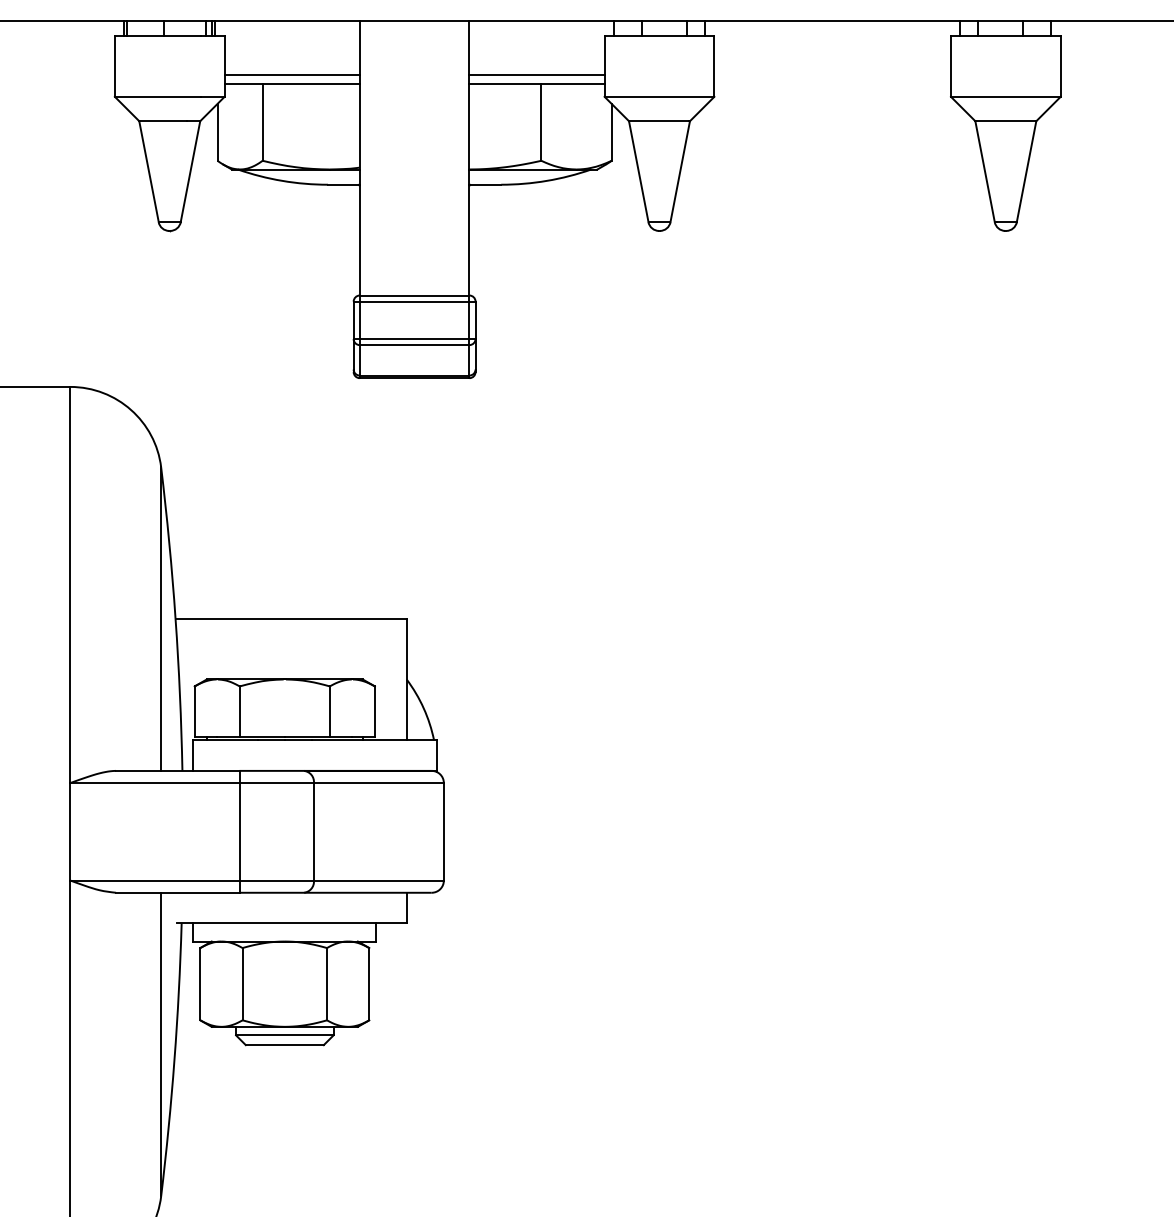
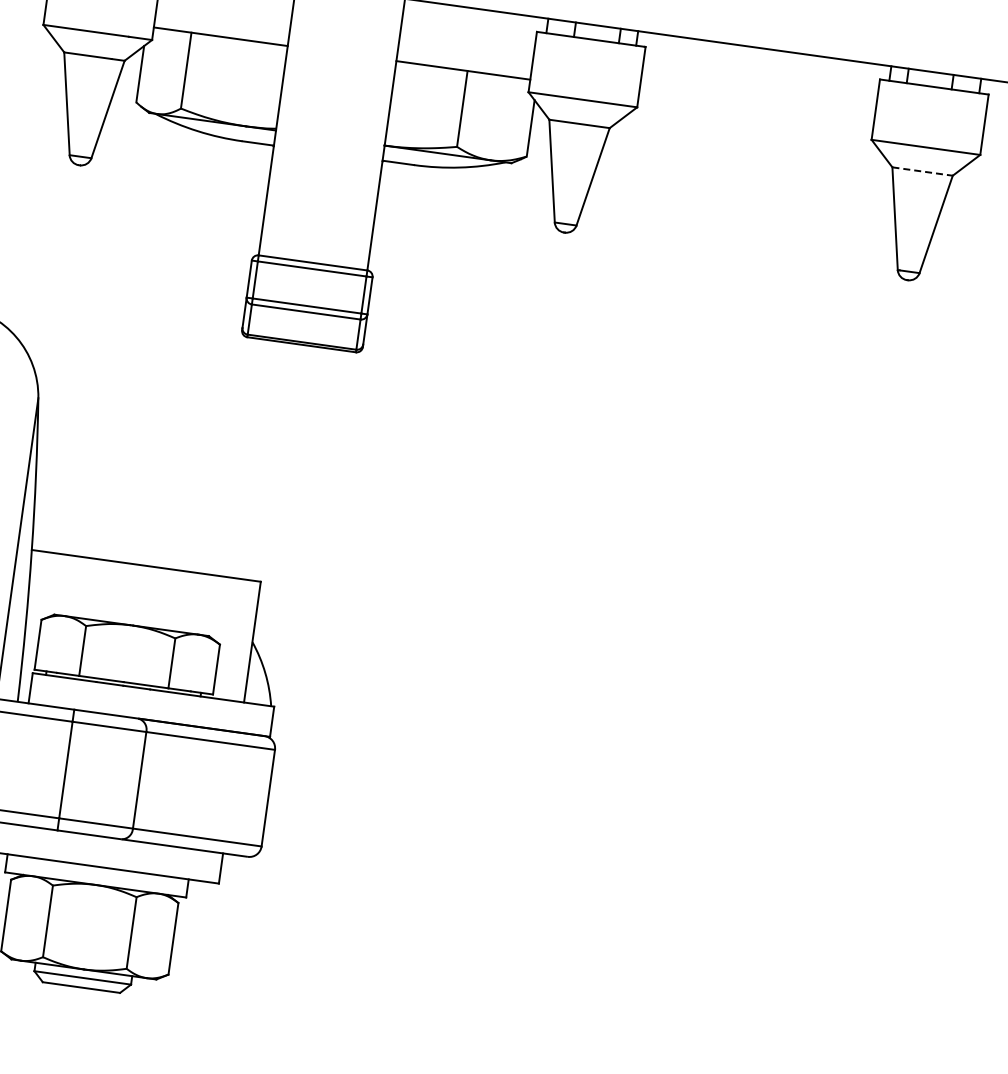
line: (291, 75) -> (221, 28), removed
line: (536, 75) -> (464, 61), removed
line: (1006, 121) -> (923, 171), solid -> dashed

